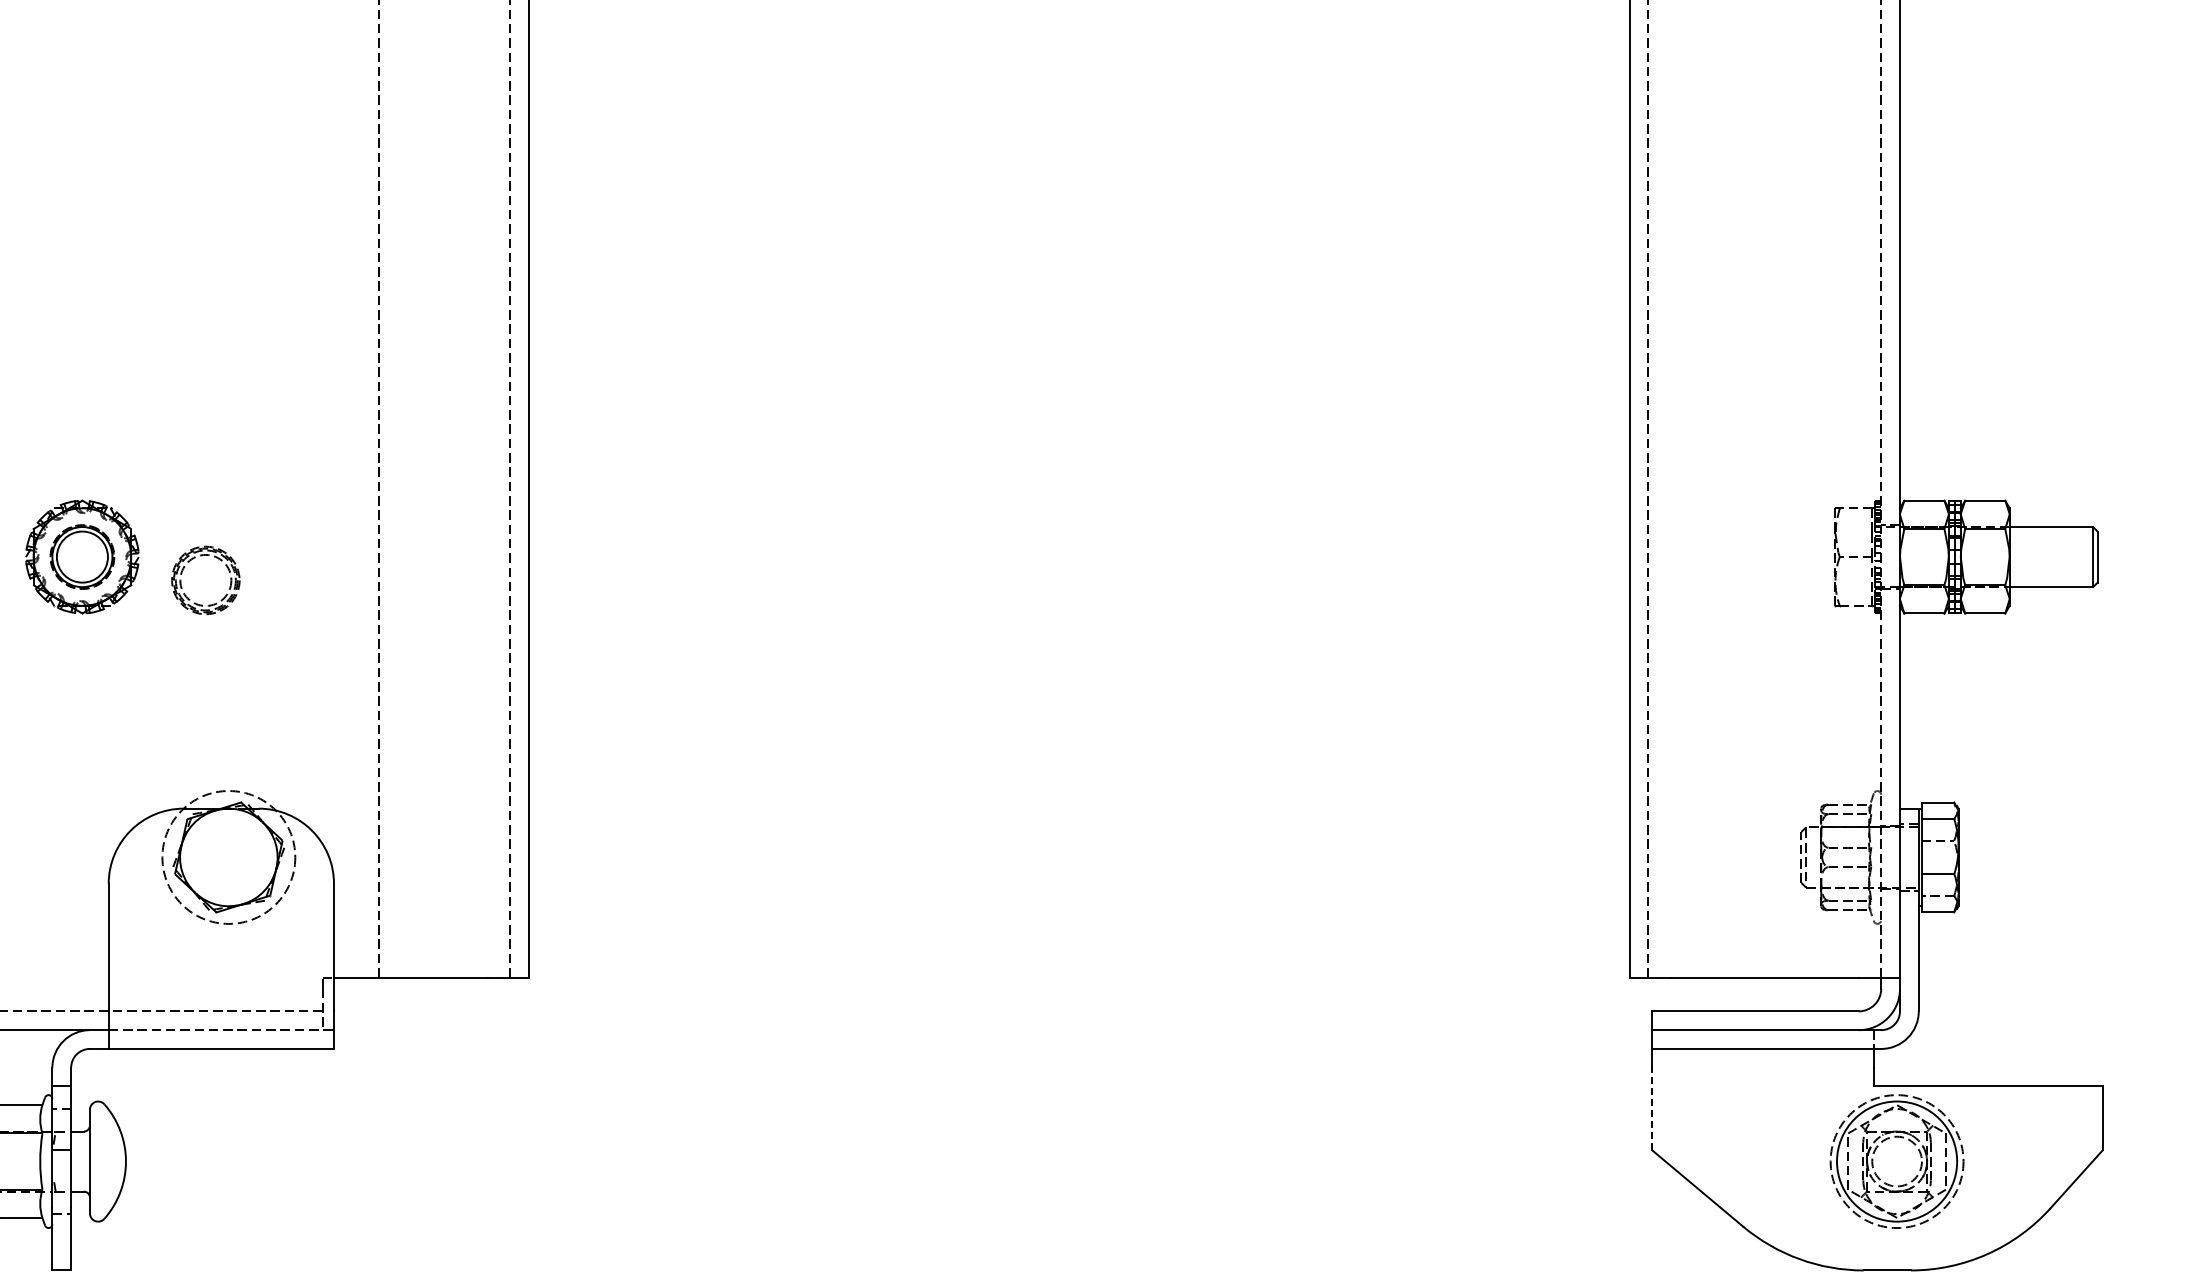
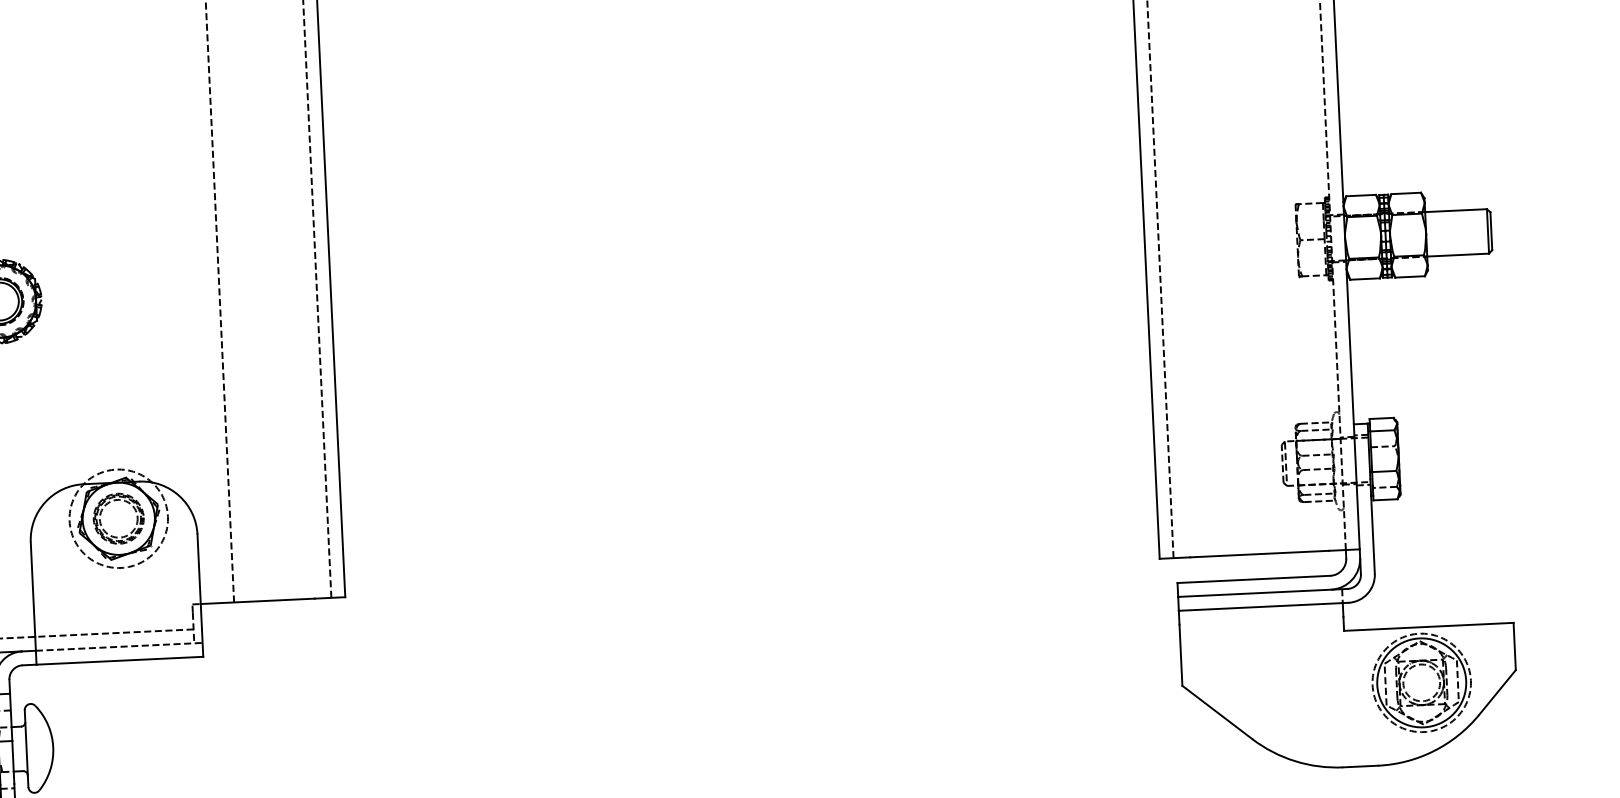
part: (181, 580) -> (100, 519), moved
line: (1652, 1108) -> (1181, 654), dashed -> solid
part: (1896, 1161) -> (1421, 682), moved

